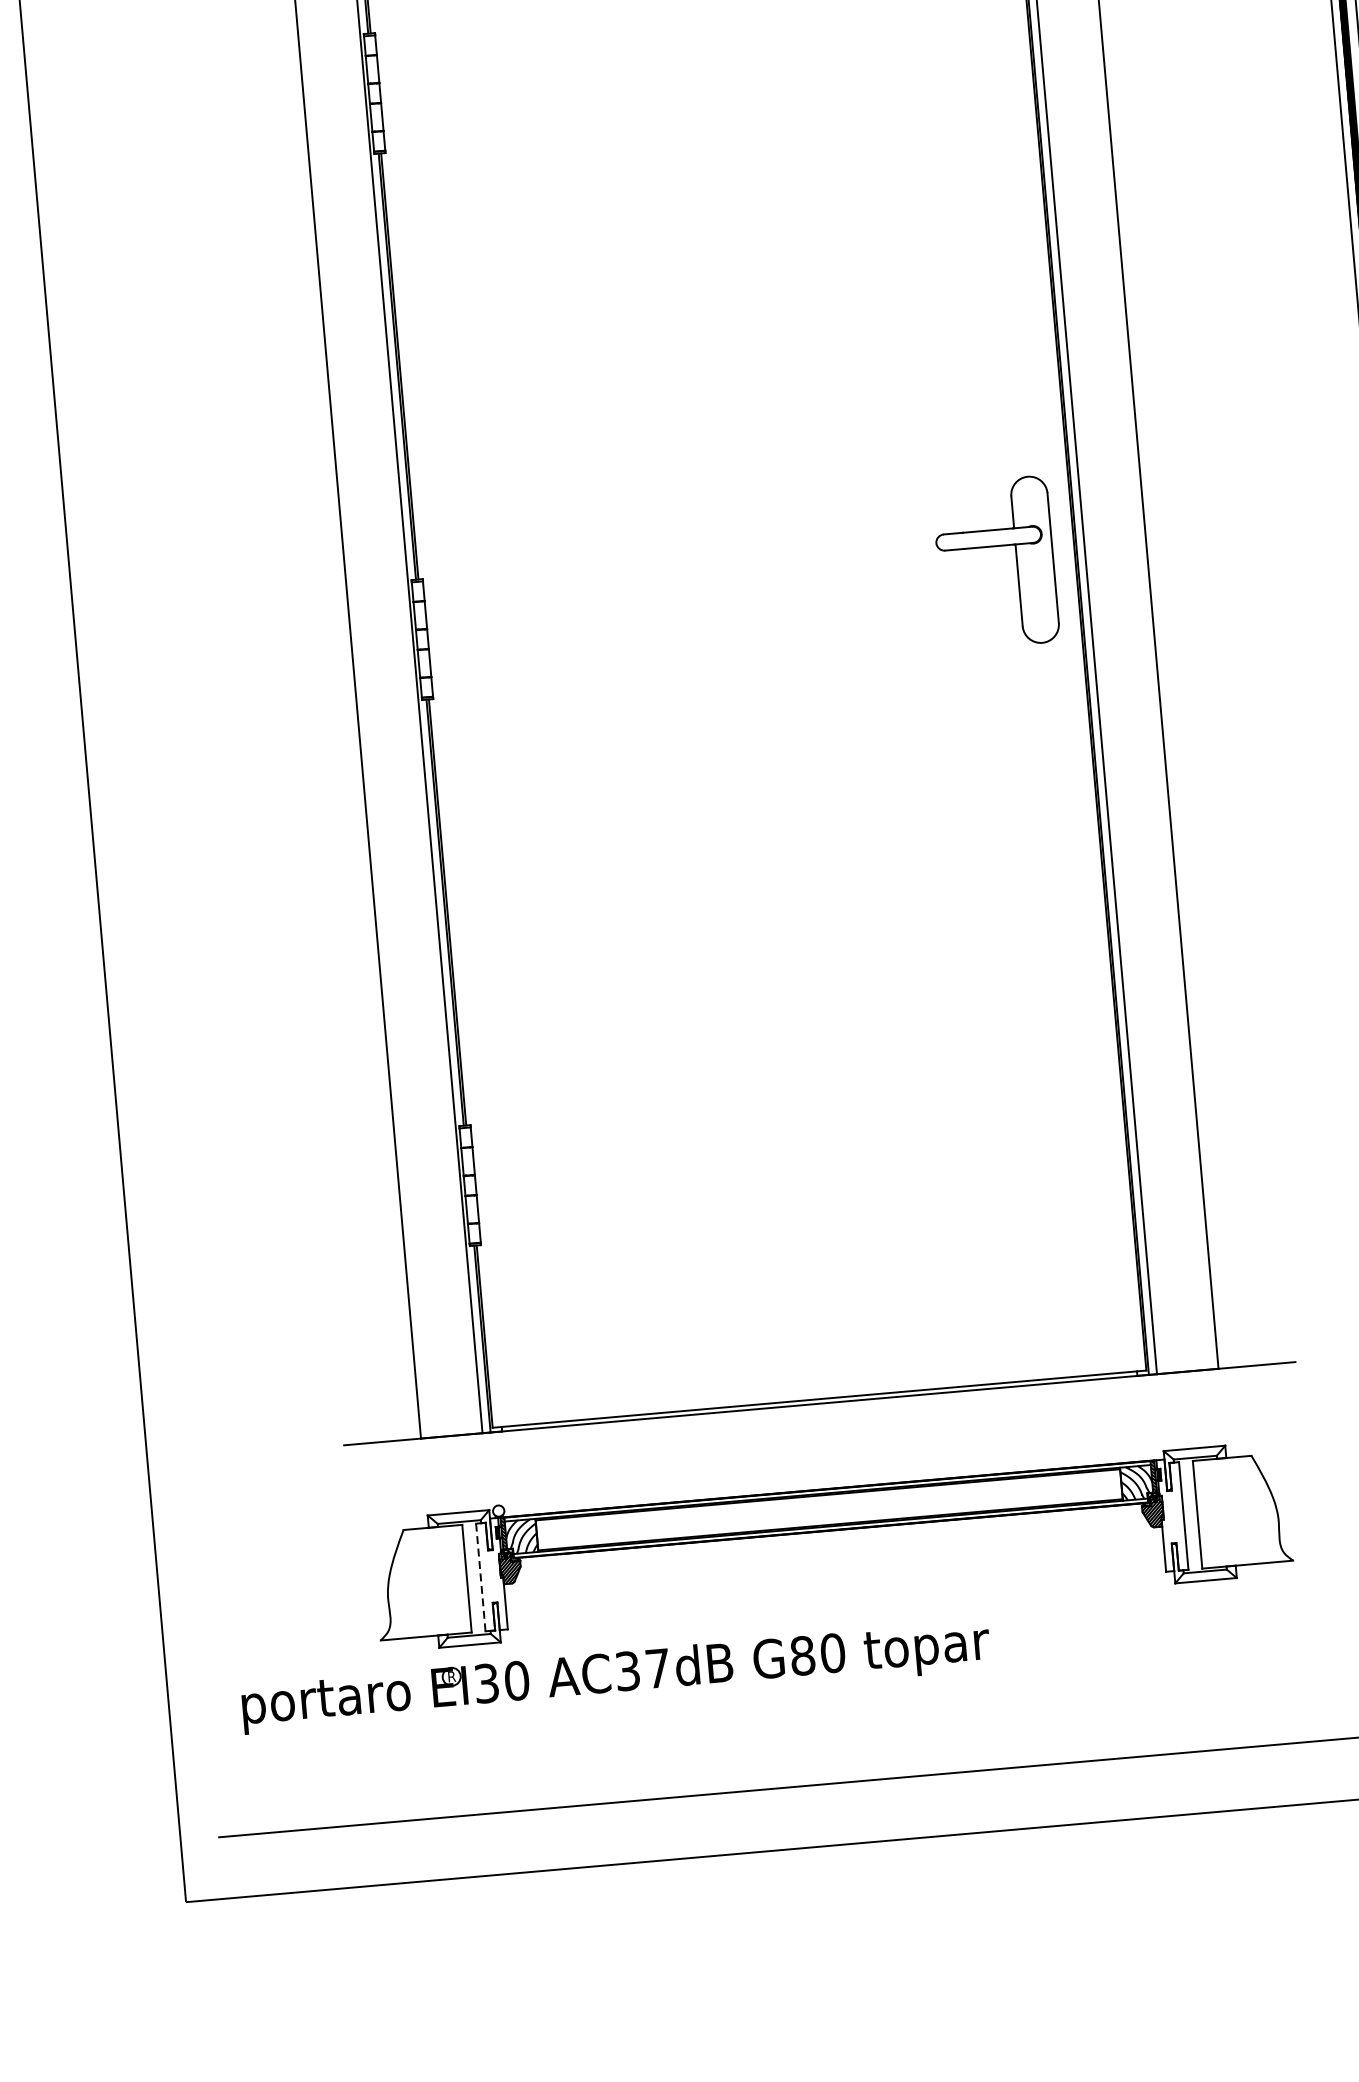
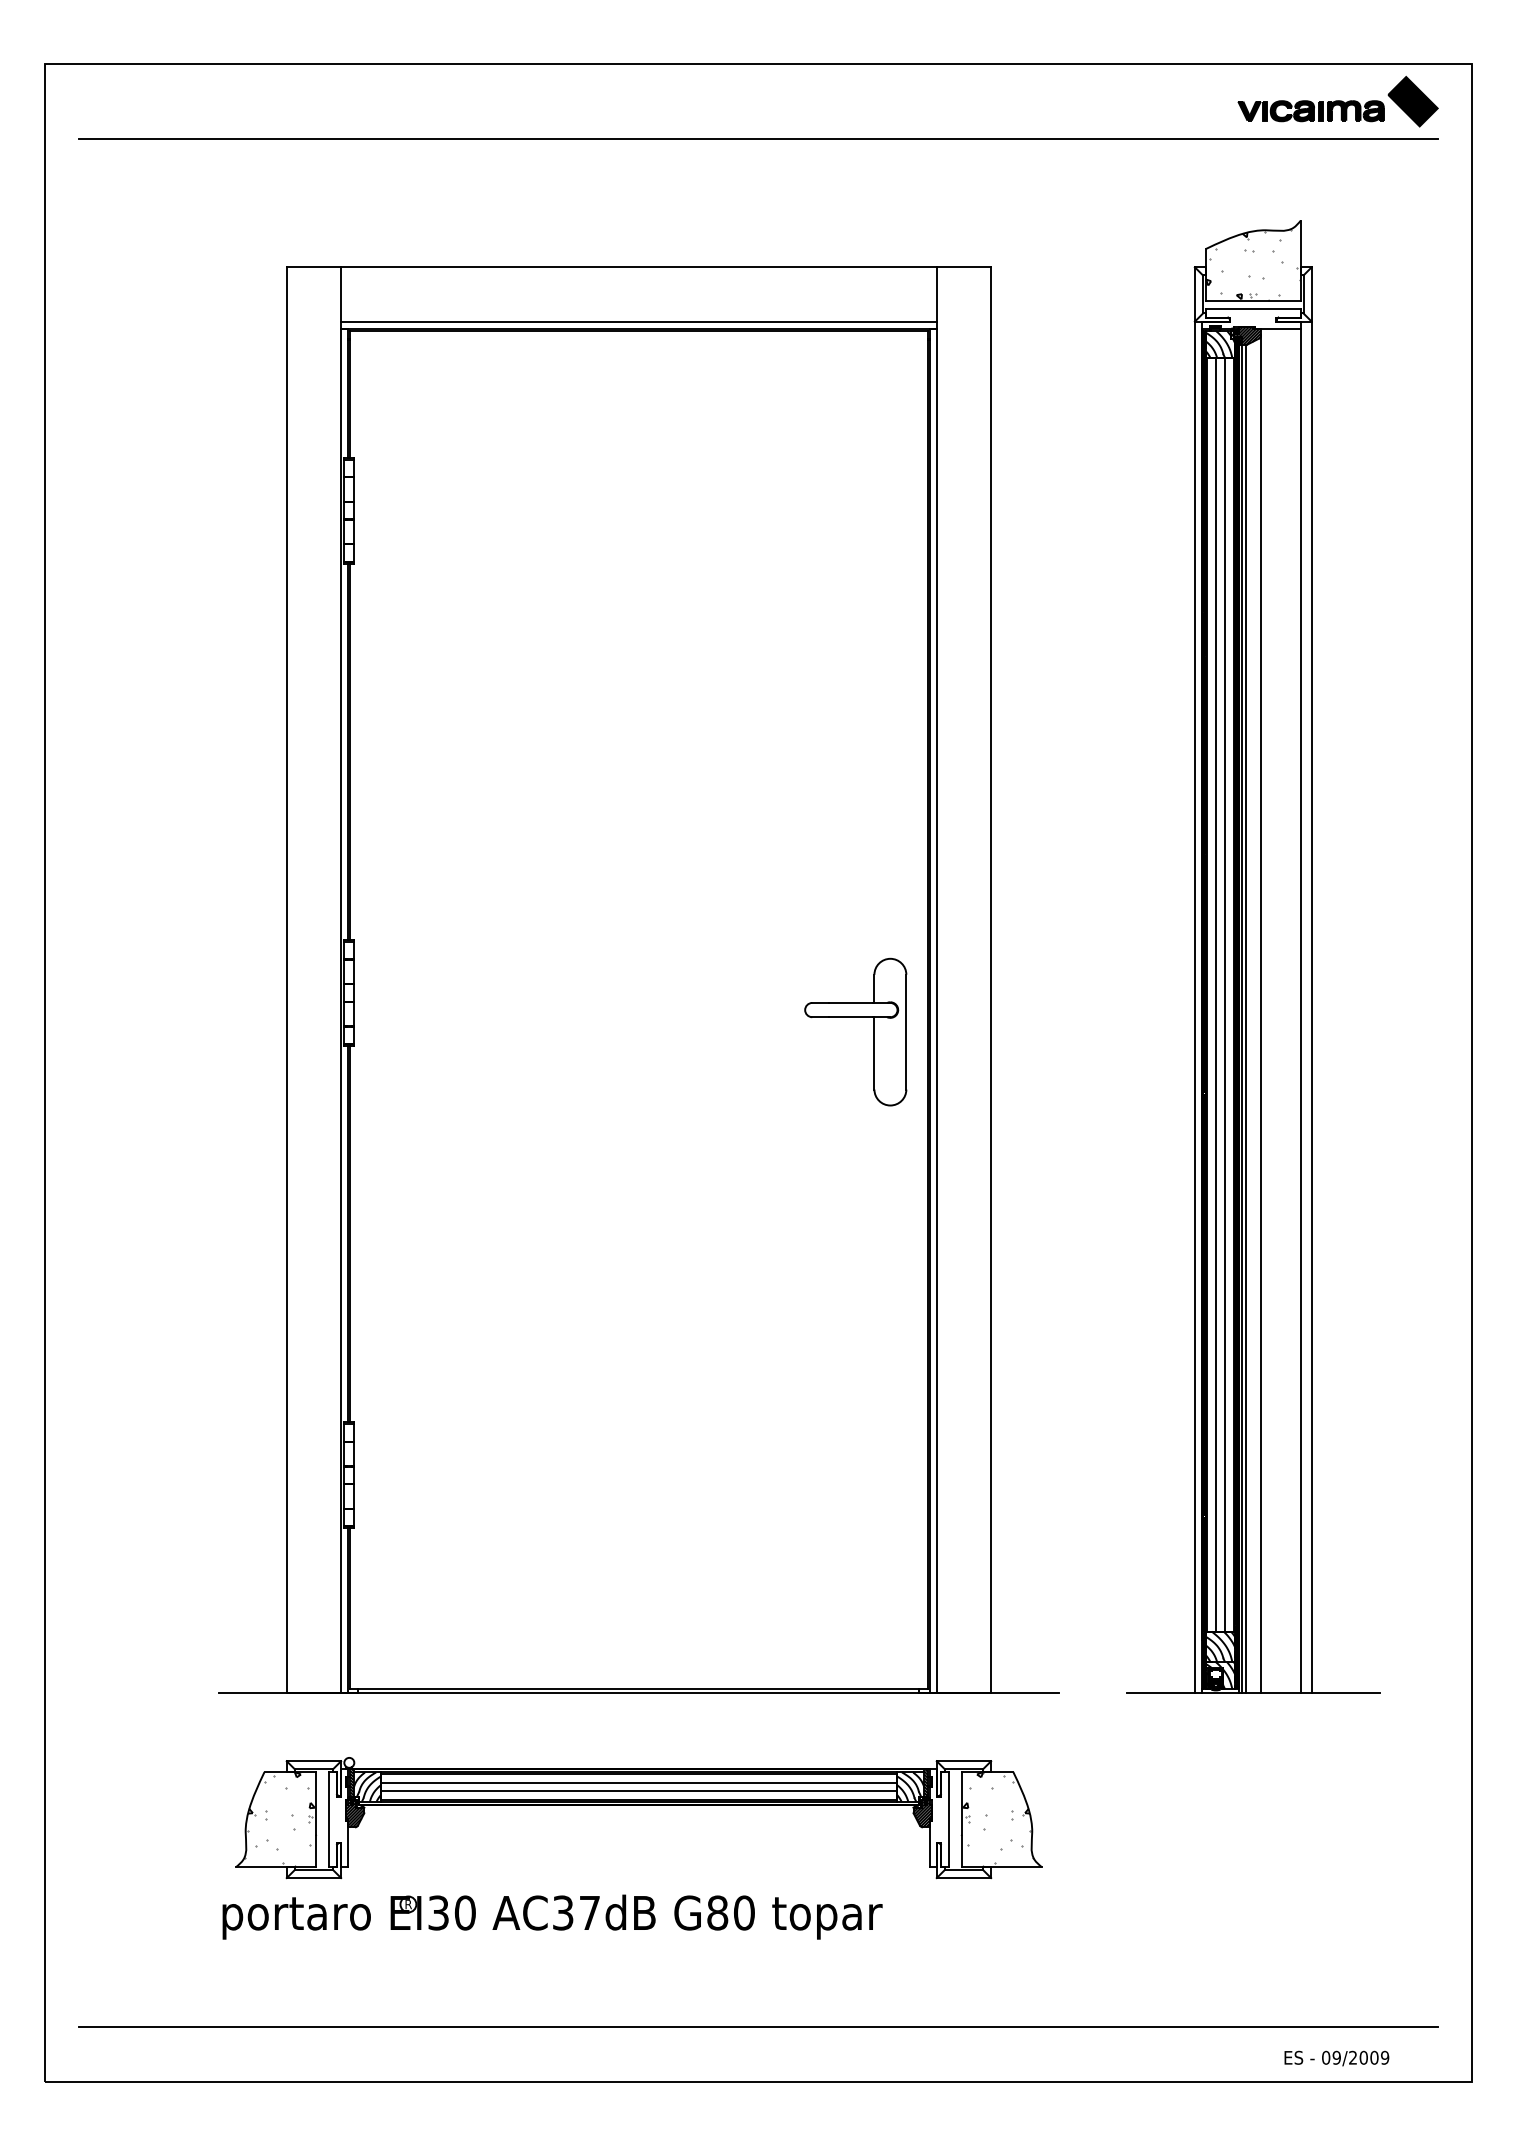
part: (994, 546) -> (855, 1017), moved
line: (828, 1504) -> (638, 1782), added
hatch: (1238, 1511) -> (997, 1819), added
line: (828, 1514) -> (638, 1791), added
line: (480, 1577) -> (328, 1819), dashed -> solid
hatch: (426, 1582) -> (280, 1819), added
part: (622, 1672) -> (558, 1913), moved

